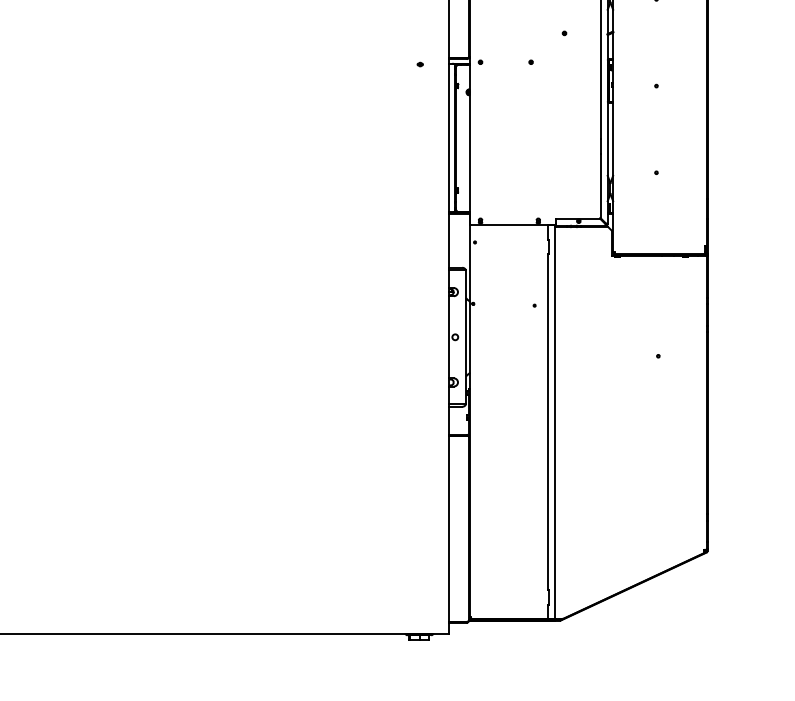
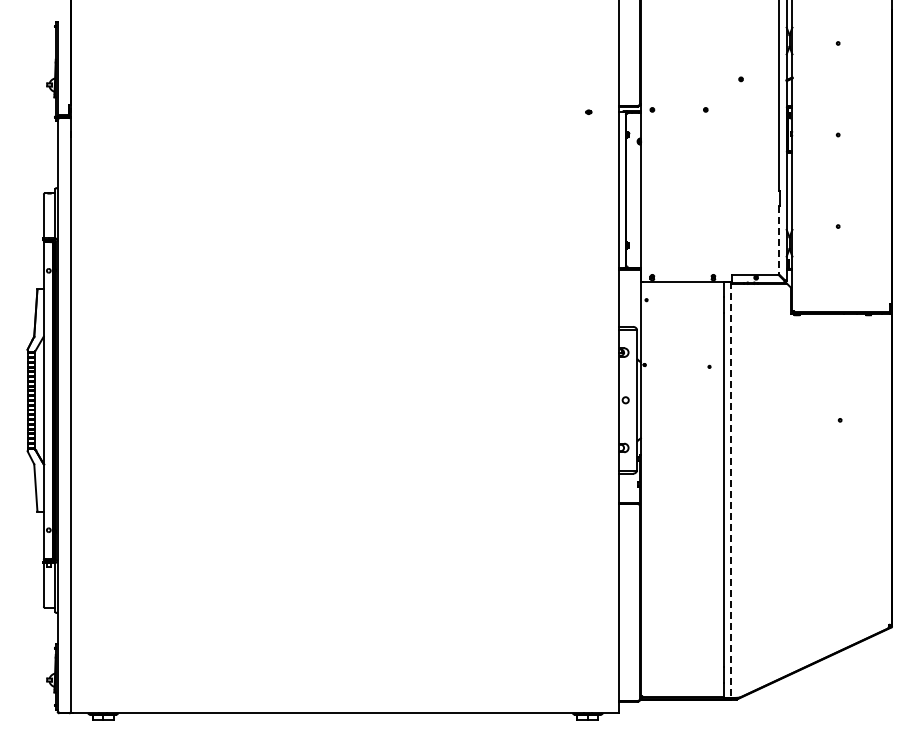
line: (600, 185) -> (779, 240), solid -> dashed
line: (555, 421) -> (731, 489), solid -> dashed

